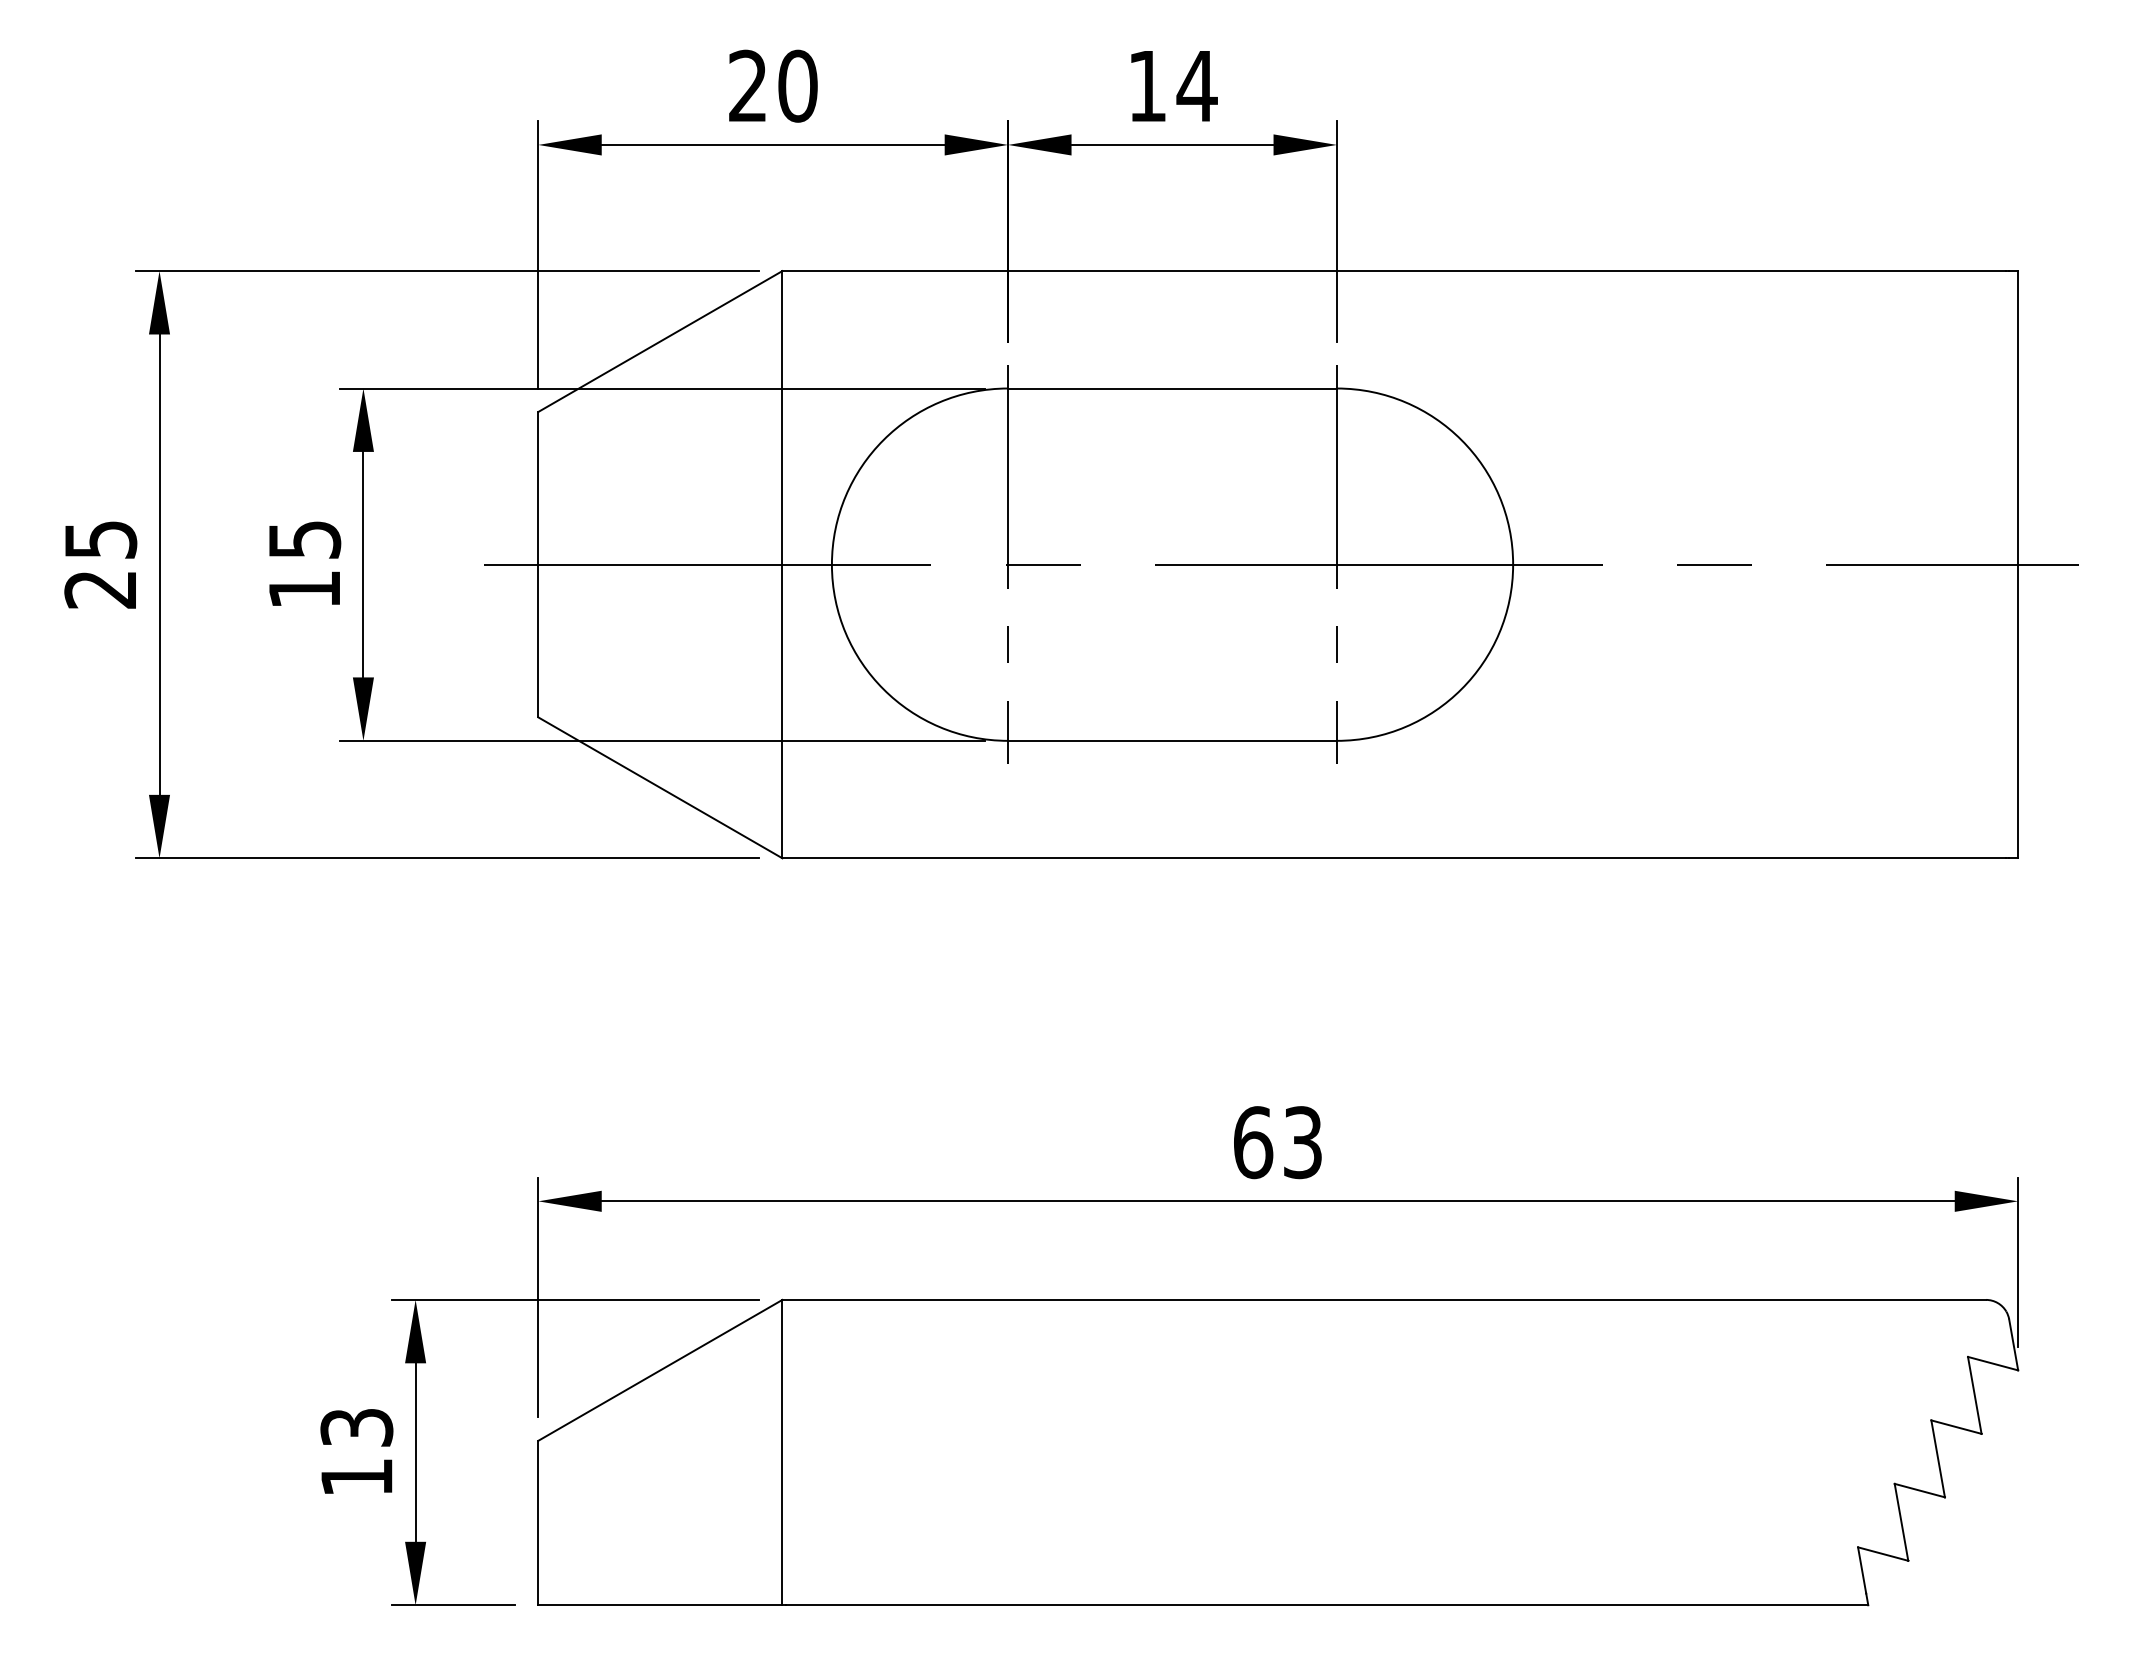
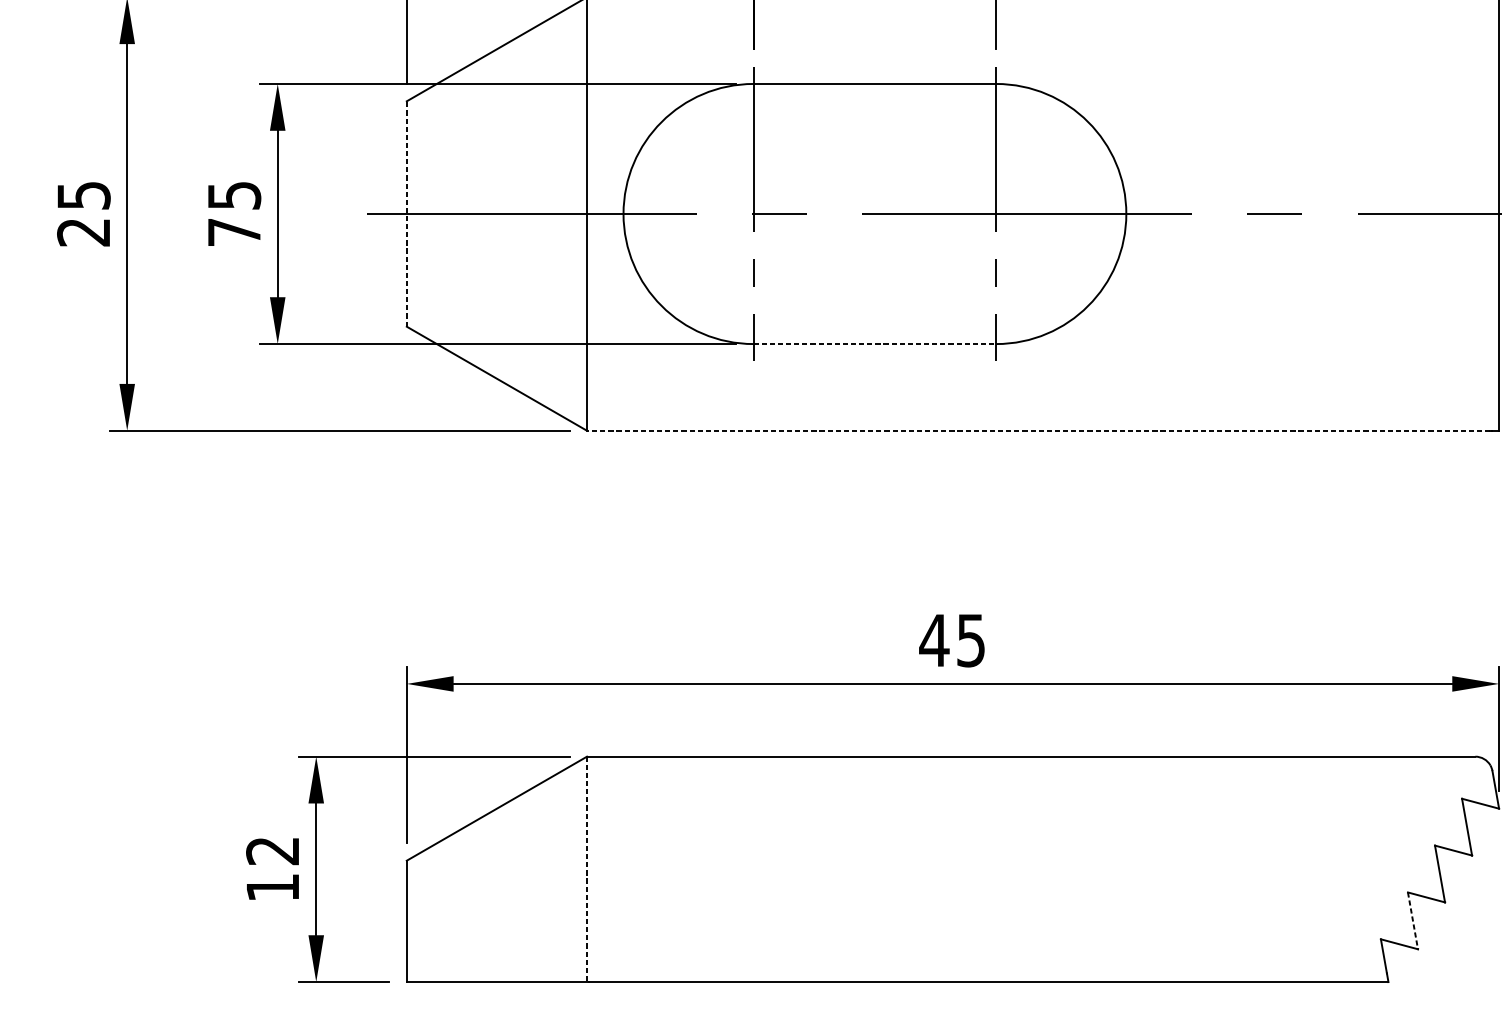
line: (538, 564) -> (406, 213), solid -> dashed
text: (304, 589) -> (234, 232), 15 -> 75
line: (1173, 740) -> (875, 343), solid -> dashed
line: (1394, 858) -> (1038, 430), solid -> dashed
text: (1276, 1142) -> (951, 640), 63 -> 45
text: (356, 1427) -> (272, 850), 13 -> 12
line: (782, 1452) -> (587, 869), solid -> dashed
line: (1901, 1522) -> (1412, 920), solid -> dashed

